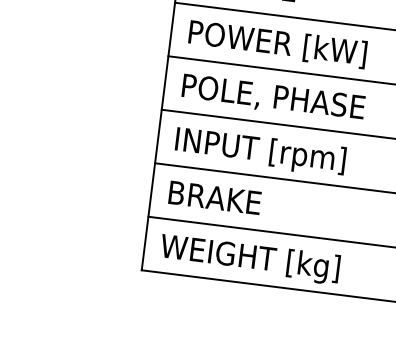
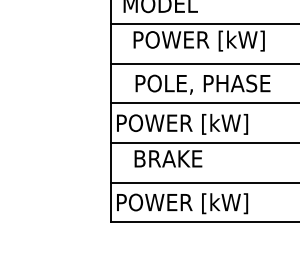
text: (276, 43) -> (198, 40), moved
text: (272, 97) -> (202, 84), moved
text: (256, 150) -> (183, 124), INPUT [rpm] -> POWER [kW]
text: (215, 197) -> (168, 158), moved
text: (245, 258) -> (185, 204), WEIGHT [kg] -> POWER [kW]

